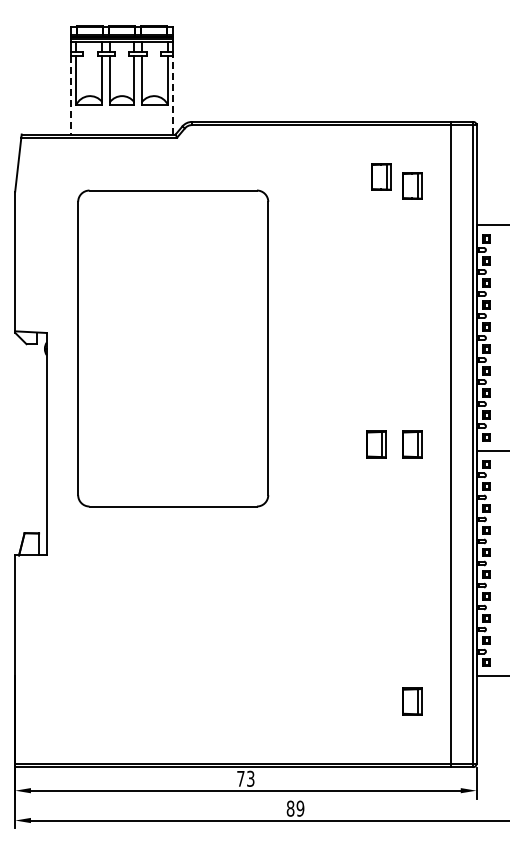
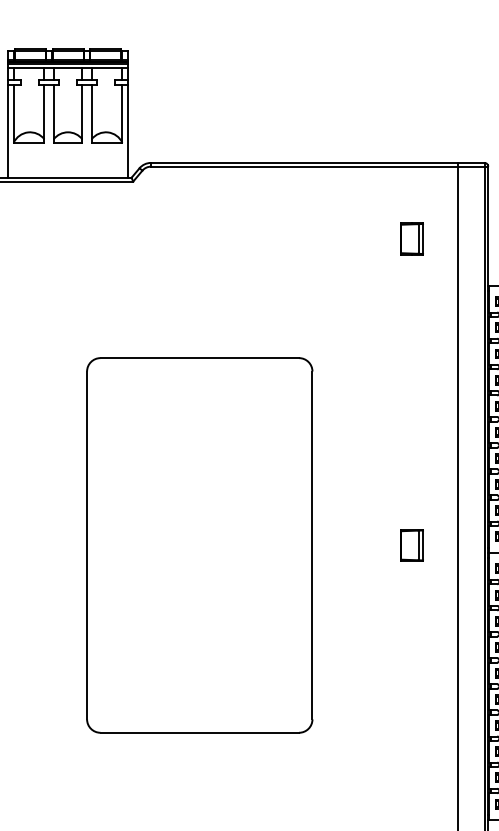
line: (172, 94) -> (127, 130), dashed -> solid
line: (71, 95) -> (8, 131), dashed -> solid
part: (381, 176) -> (375, 227), removed
part: (173, 348) -> (200, 545), moved
part: (376, 444) -> (369, 545), removed

